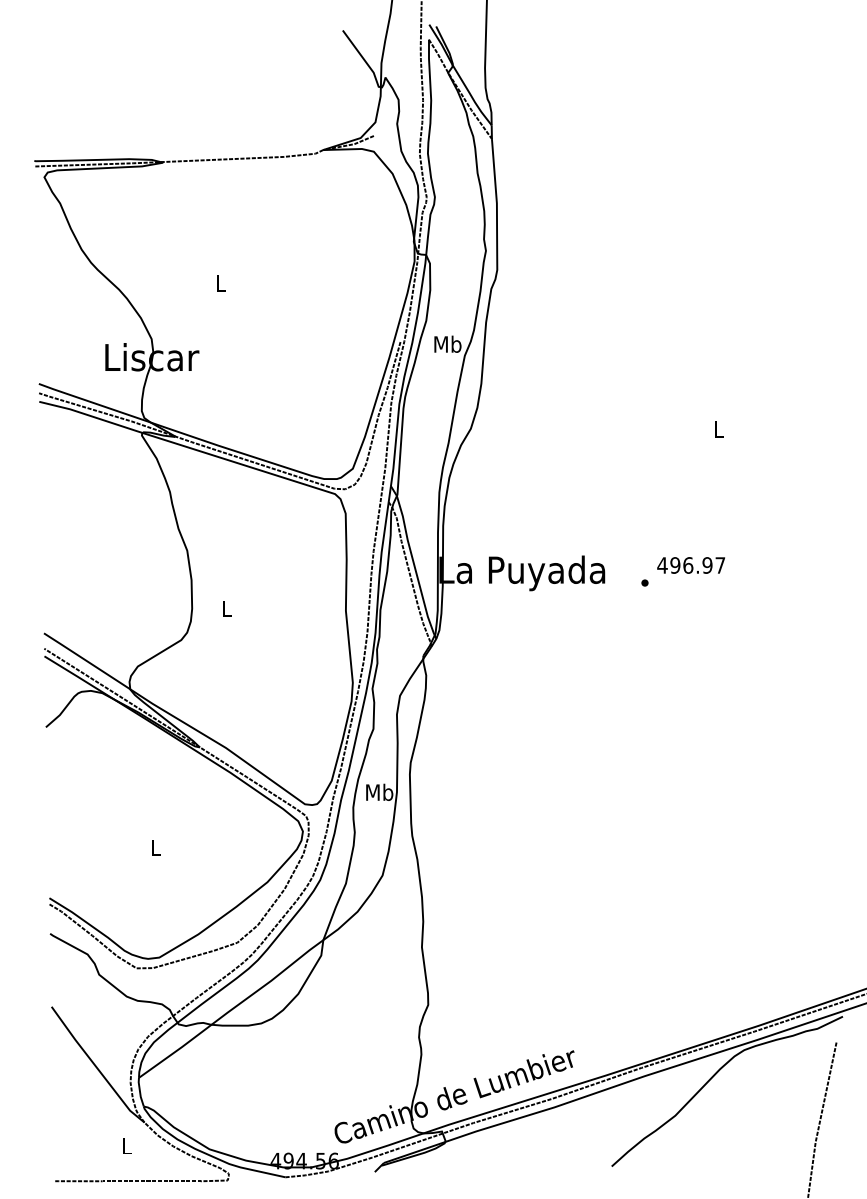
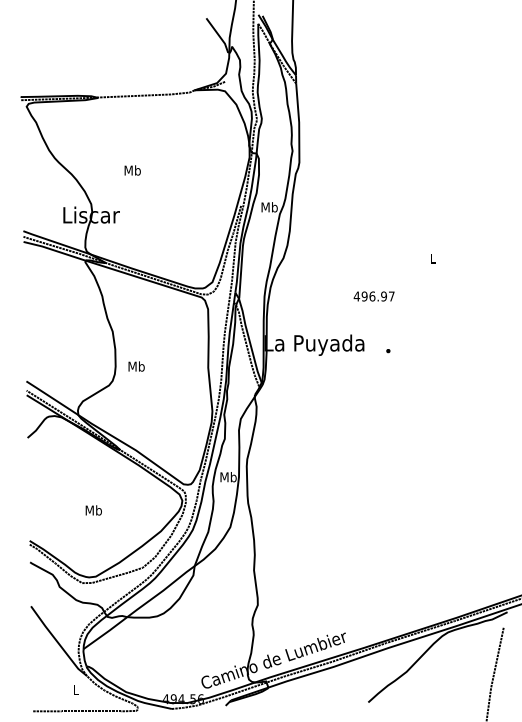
text: (220, 283) -> (132, 170), L -> Mb
text: (690, 565) -> (373, 296), moved
text: (226, 608) -> (136, 366), L -> Mb
text: (155, 847) -> (93, 510), L -> Mb

